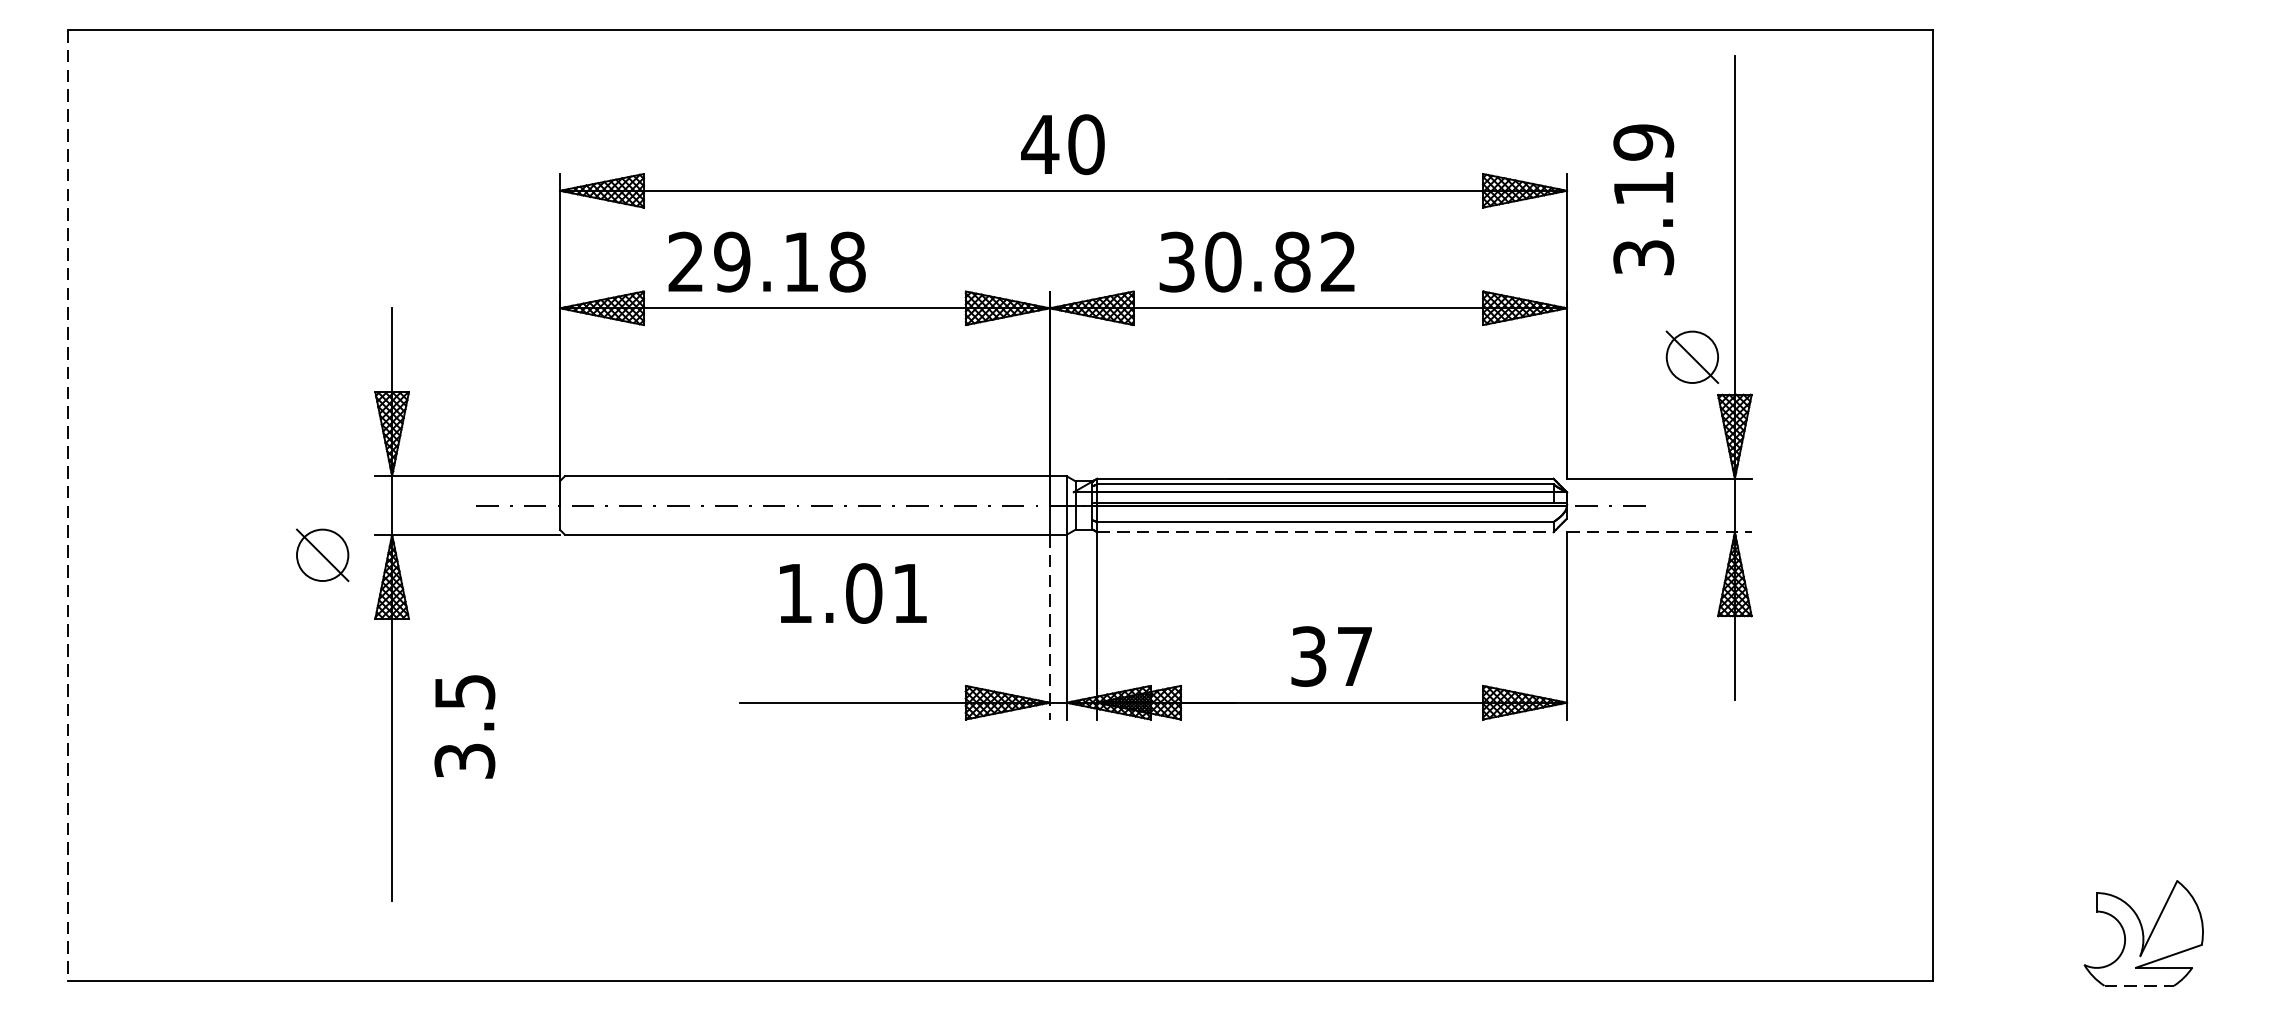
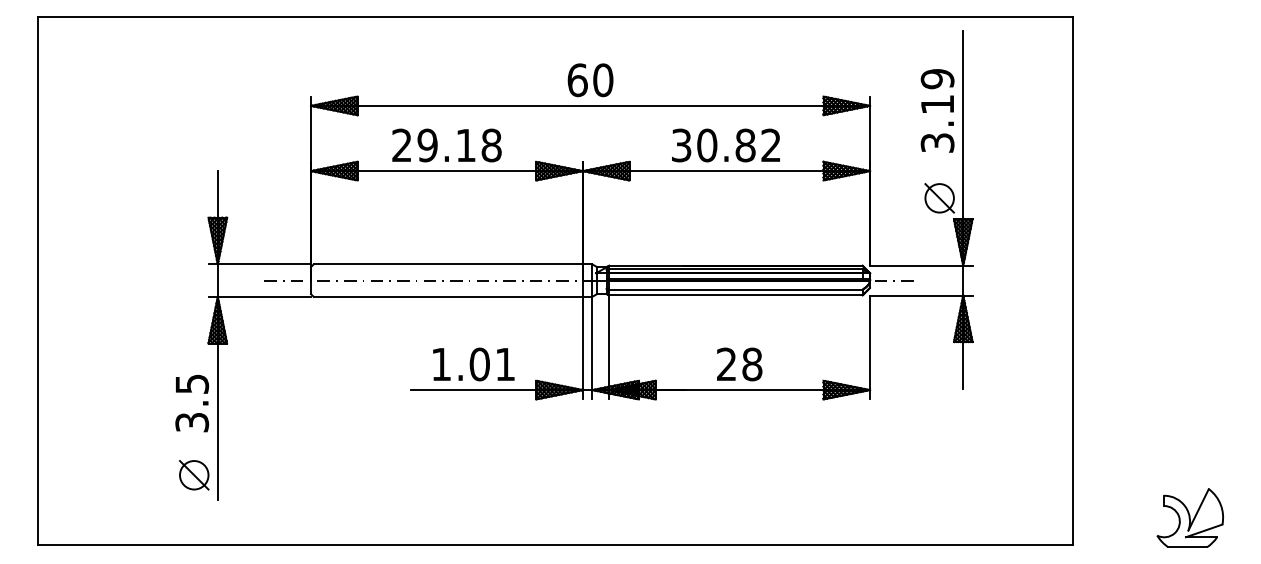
text: (1040, 145) -> (577, 80), 40 -> 60
text: (1643, 199) -> (937, 110), moved
text: (766, 262) -> (446, 145), moved
text: (1256, 262) -> (725, 145), moved
line: (67, 505) -> (37, 280), dashed -> solid
line: (1324, 532) -> (735, 295), dashed -> solid
line: (1659, 532) -> (921, 295), dashed -> solid
part: (323, 555) -> (194, 475), moved
text: (852, 593) -> (473, 364), moved
line: (1049, 627) -> (582, 348), dashed -> solid
text: (1331, 656) -> (739, 364), 37 -> 28
text: (465, 726) -> (192, 403), moved
line: (2140, 986) -> (1188, 547), dashed -> solid

